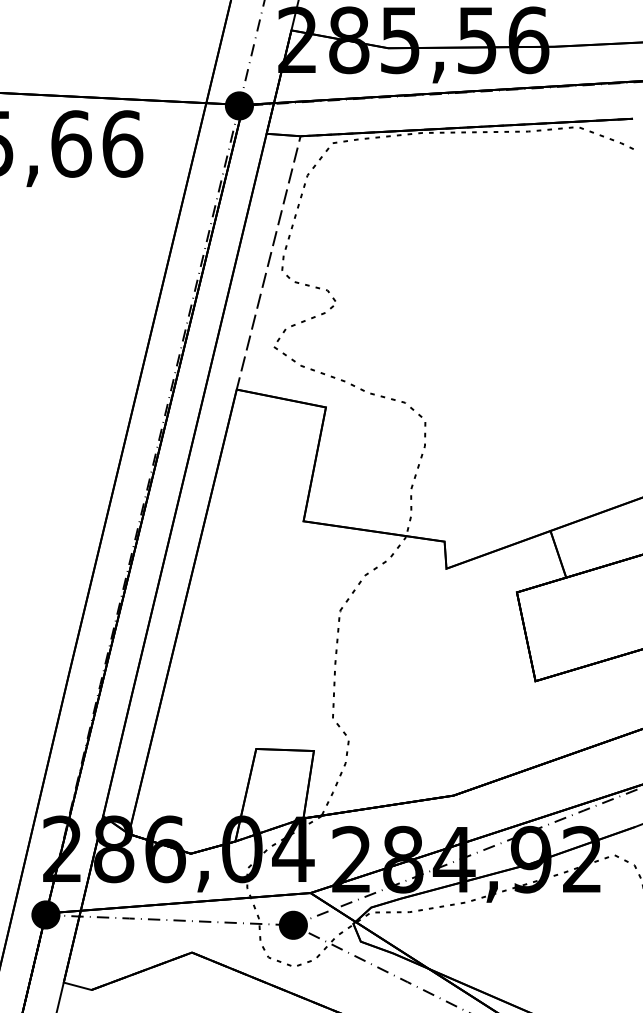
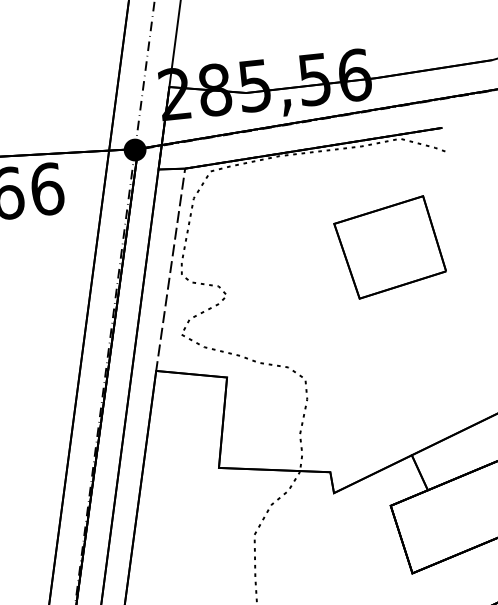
part: (550, 263) -> (389, 247), added

